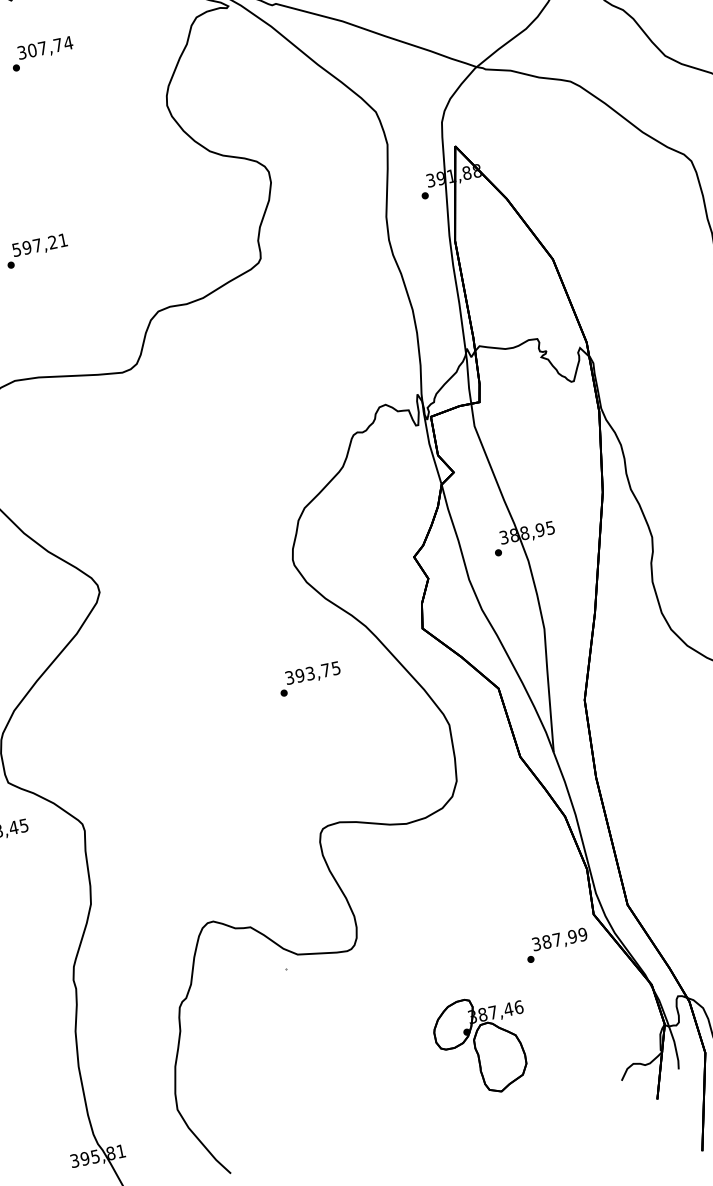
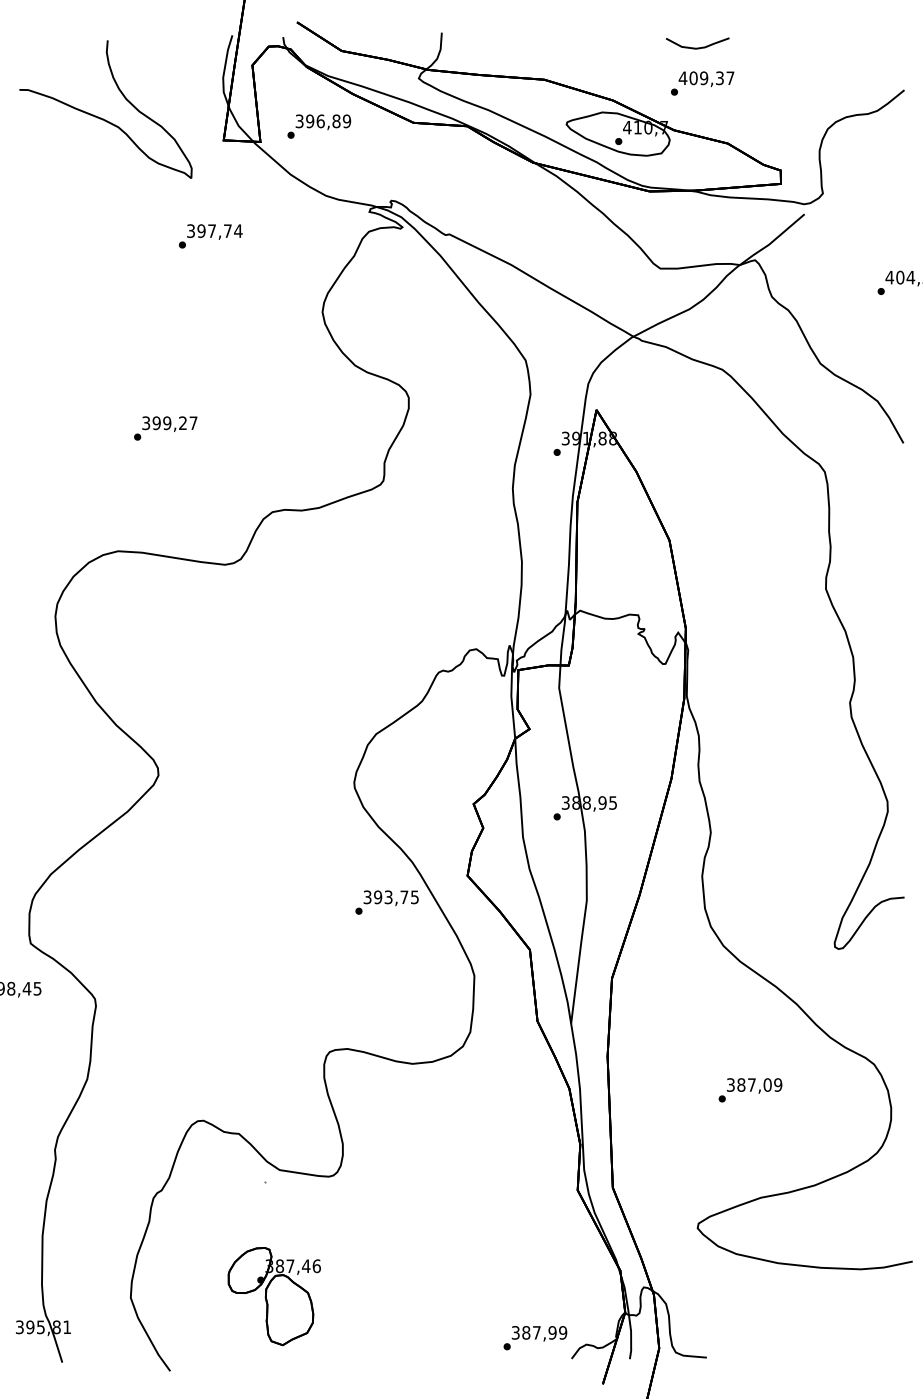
text: (32, 49) -> (201, 230), 307,74 -> 397,74
text: (39, 245) -> (169, 423), 597,21 -> 399,27
text: (309, 679) -> (386, 902), moved
text: (557, 945) -> (535, 1338), moved
part: (482, 1045) -> (273, 1296), moved

